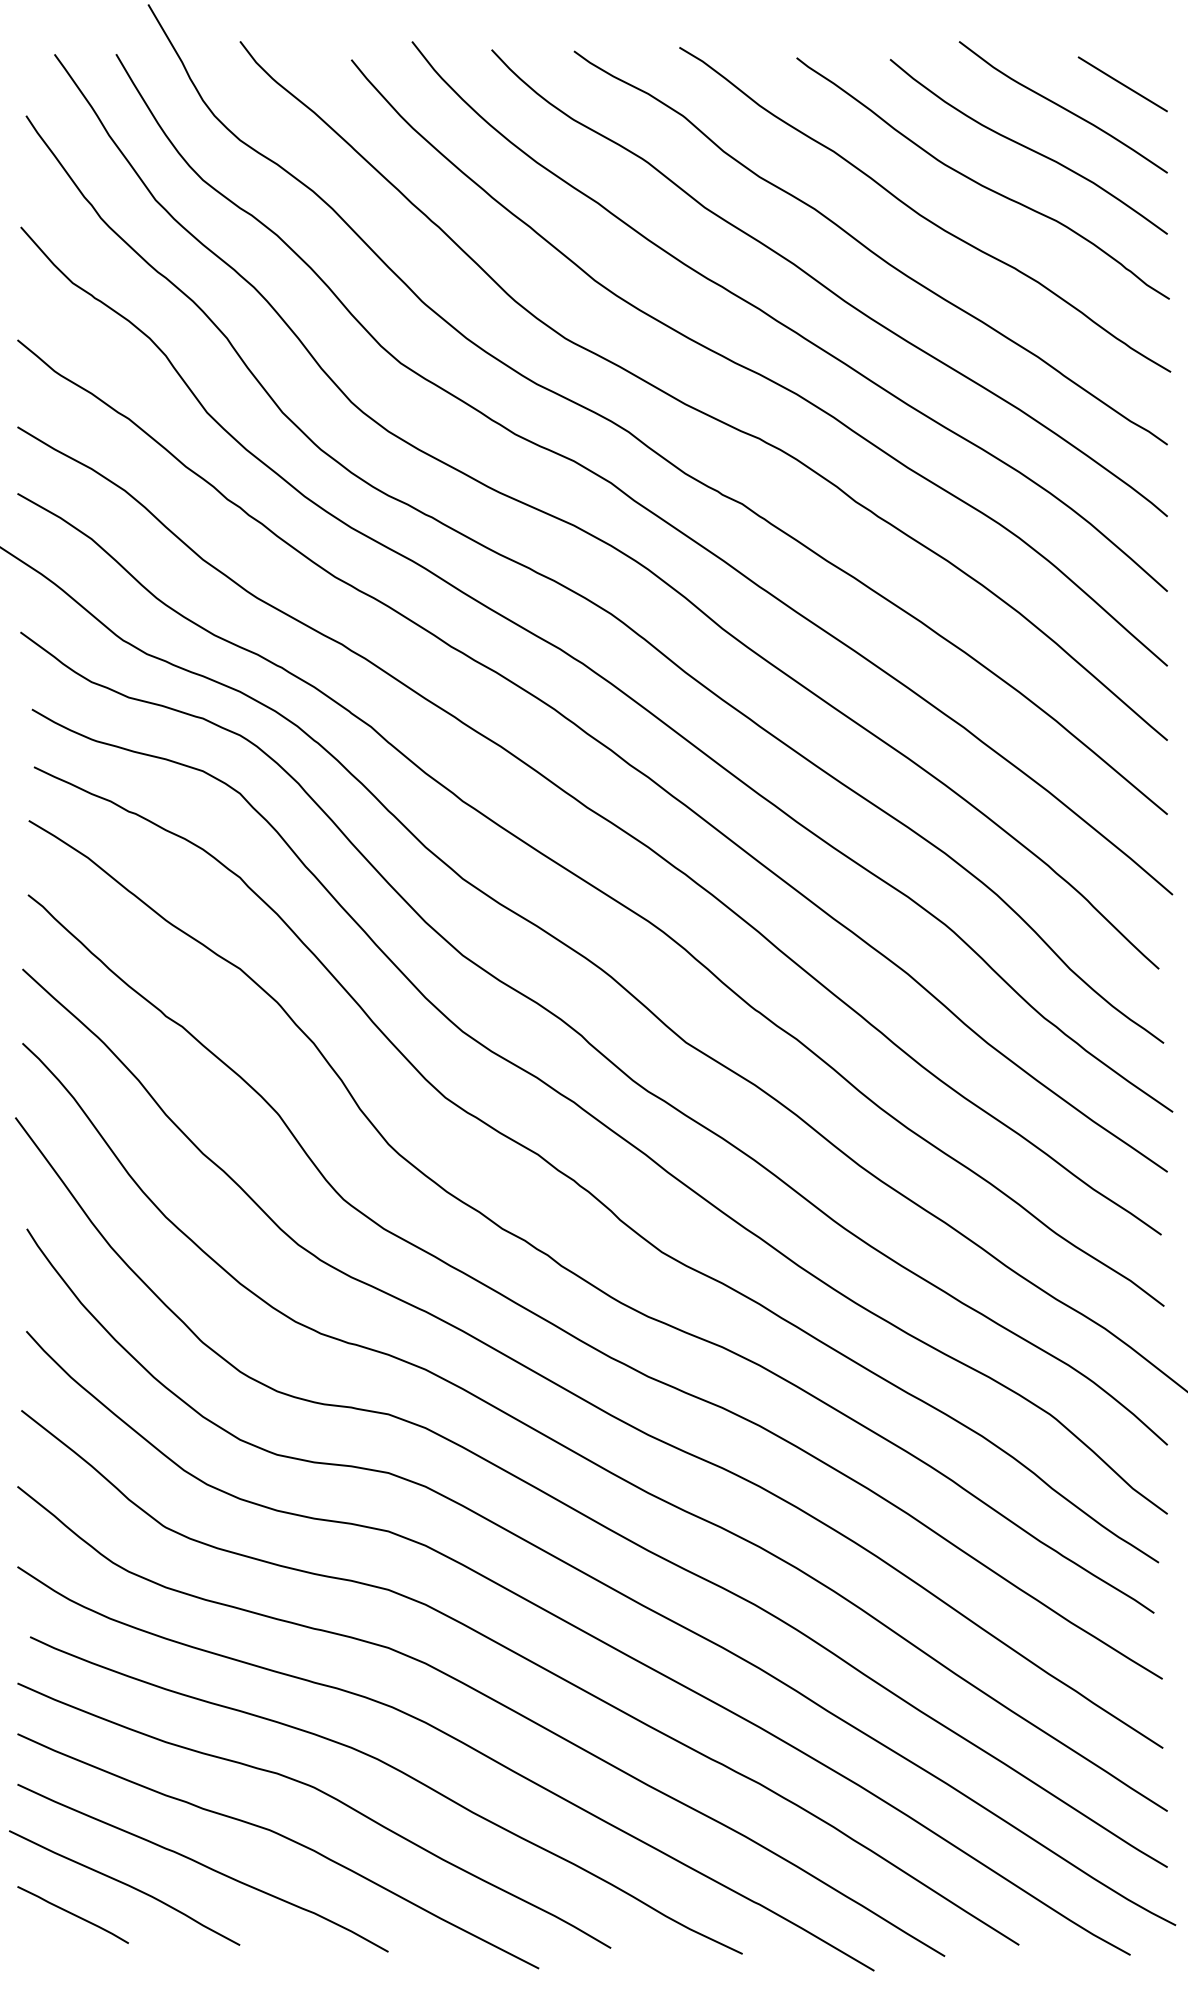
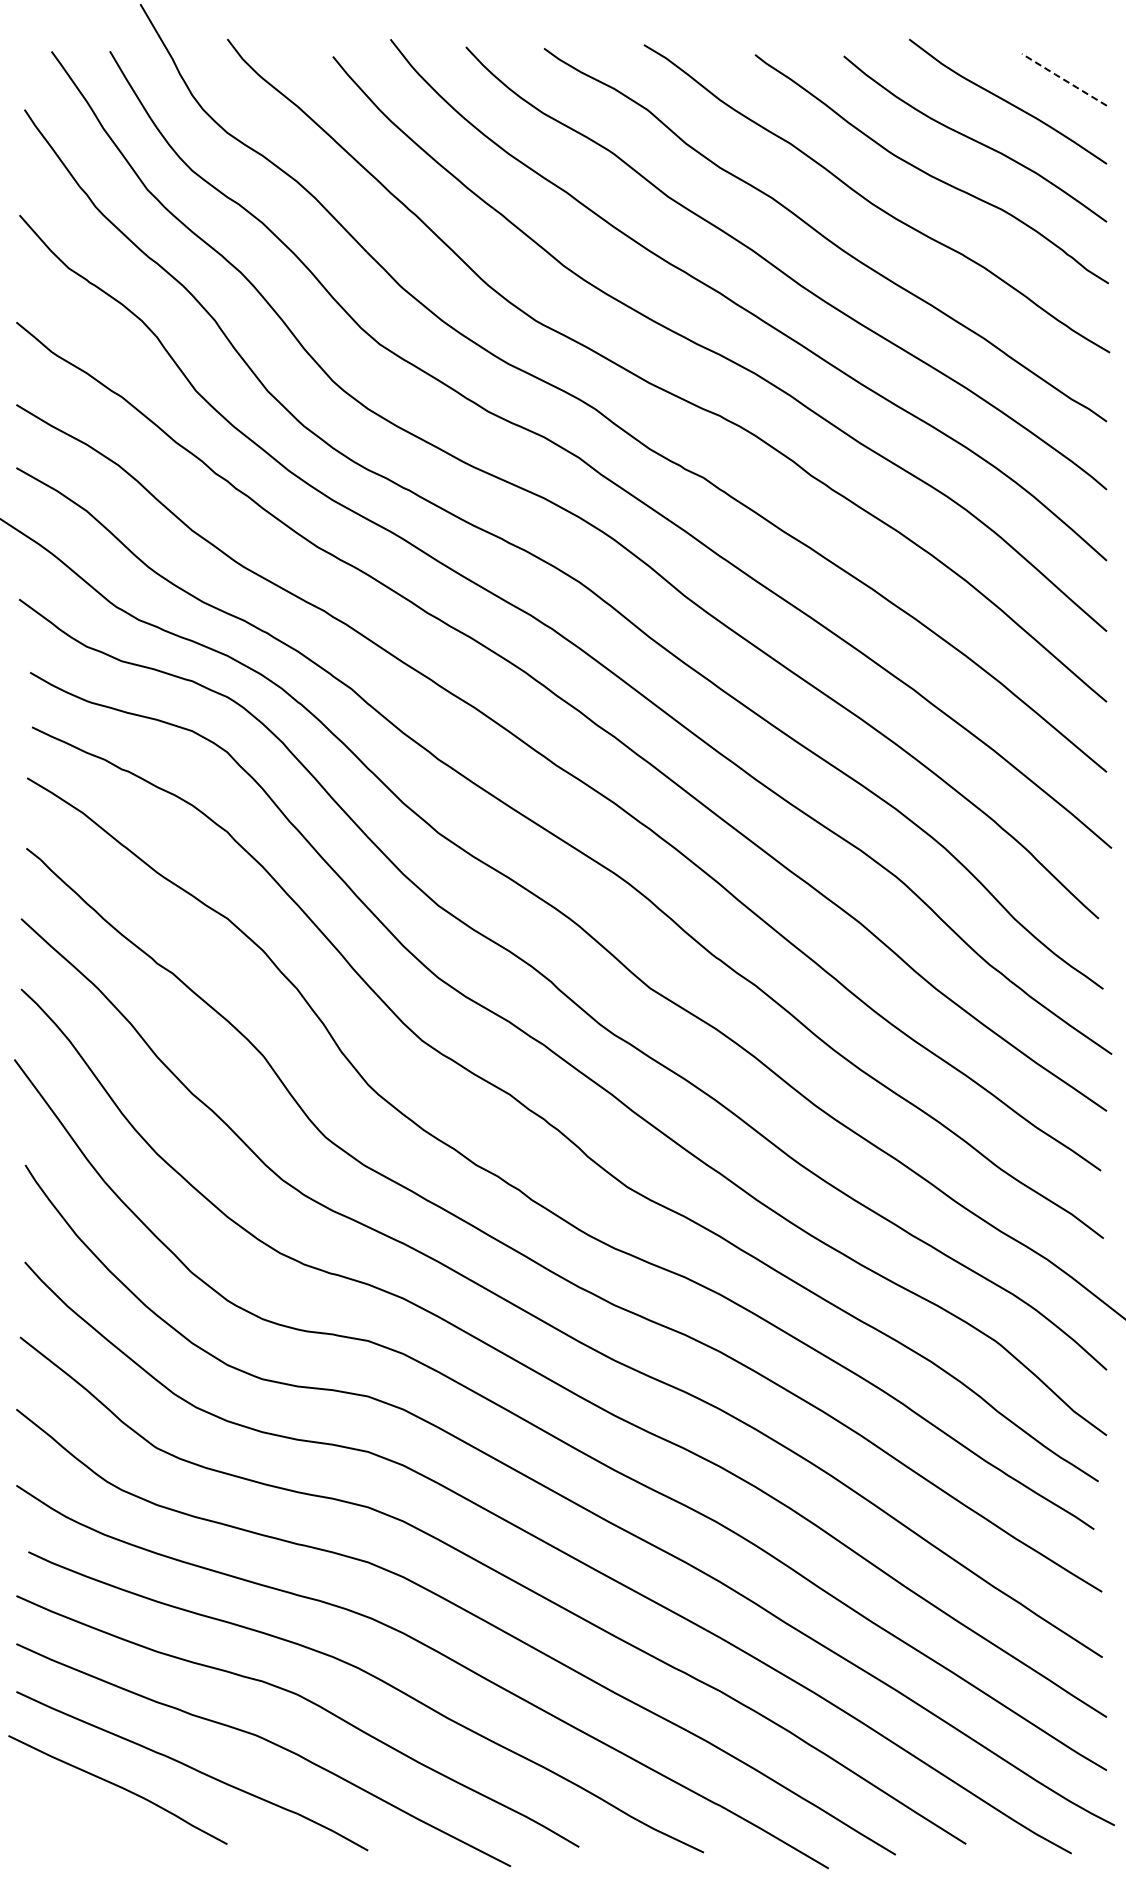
line: (1121, 83) -> (1063, 79), solid -> dashed
curve: (73, 1914) -> (69, 1815), removed

